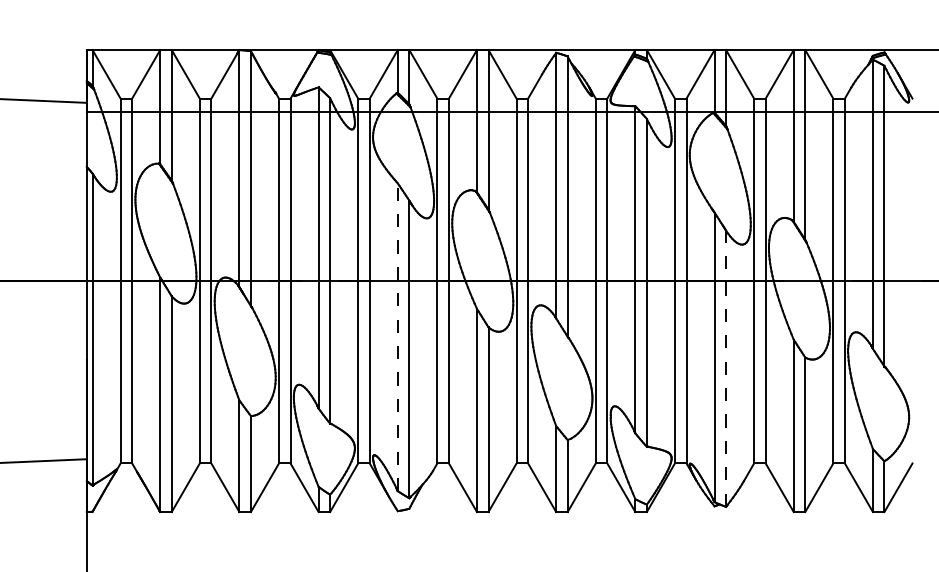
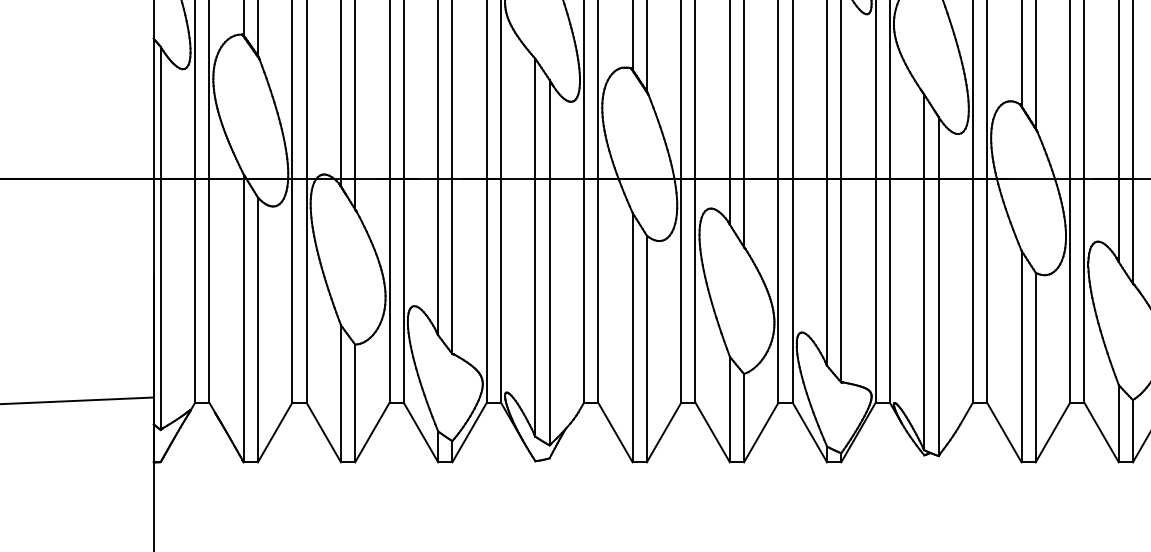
line: (397, 337) -> (535, 248), dashed -> solid
line: (726, 368) -> (938, 286), dashed -> solid

